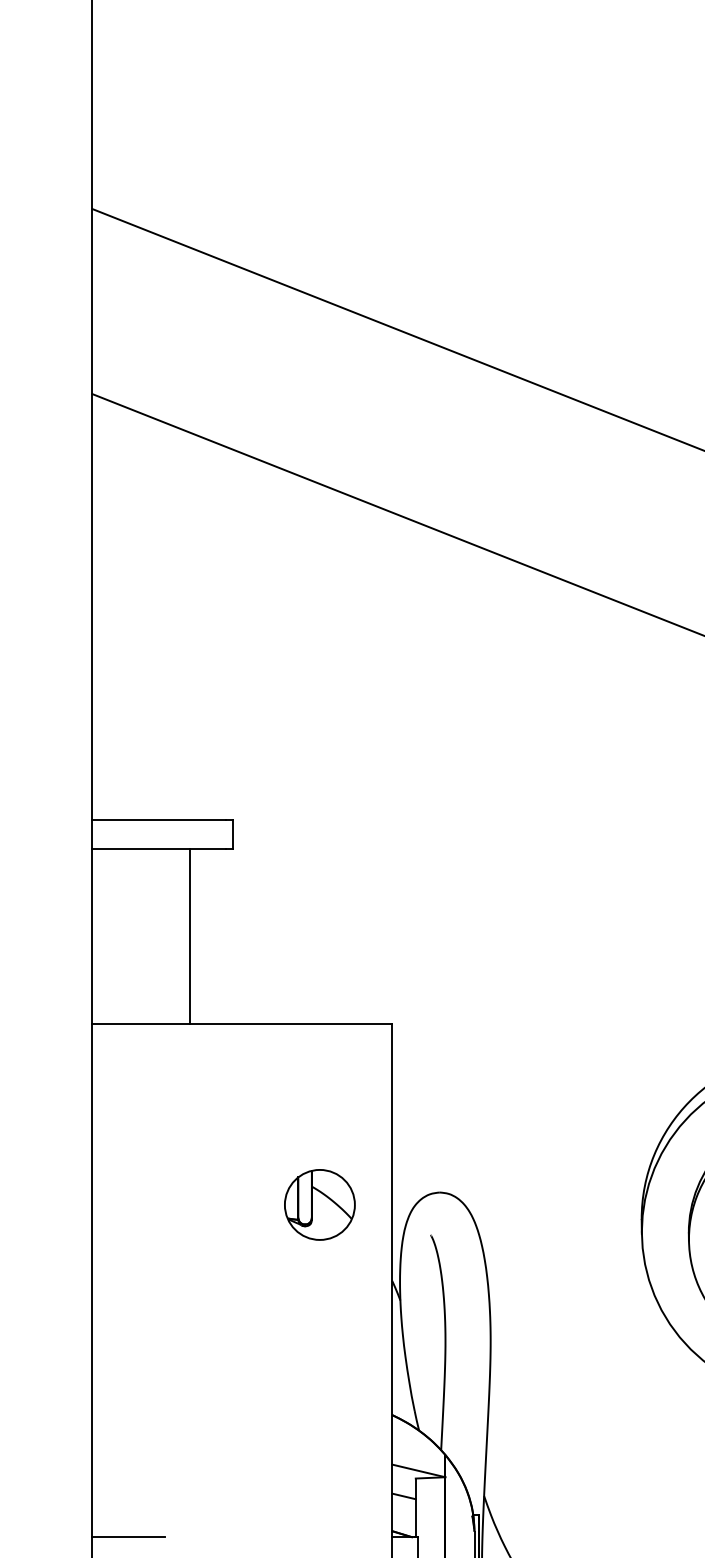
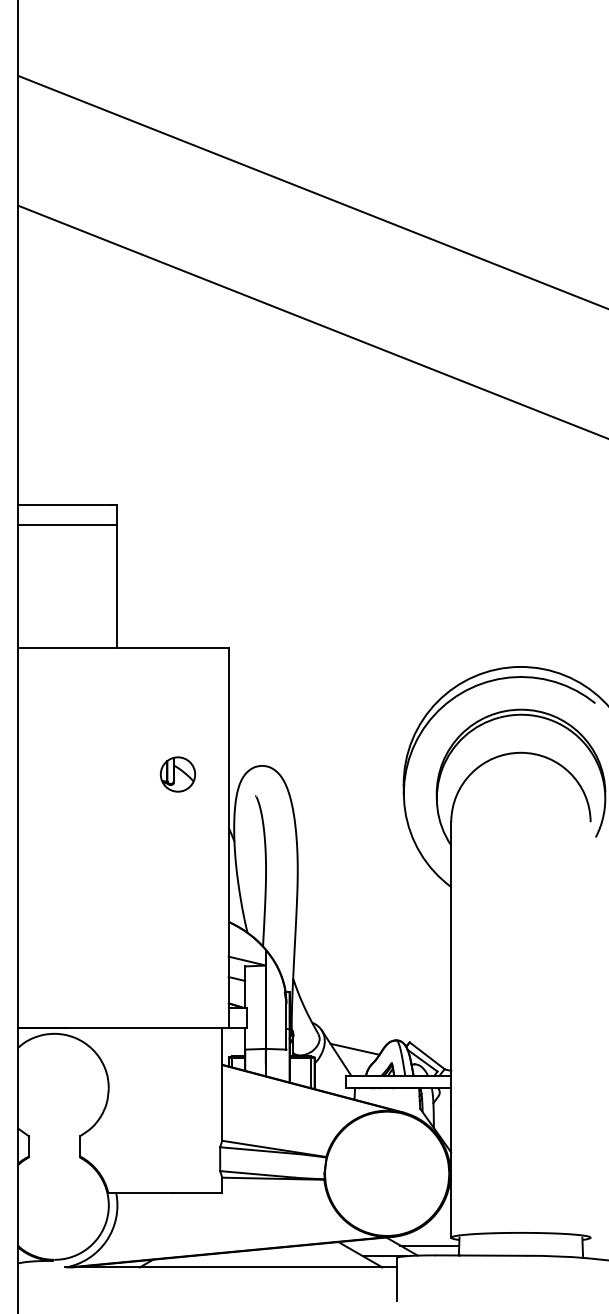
line: (189, 935) -> (116, 585), moved
part: (319, 1204) -> (177, 774), size x0.7
line: (128, 1537) -> (43, 1007), removed

